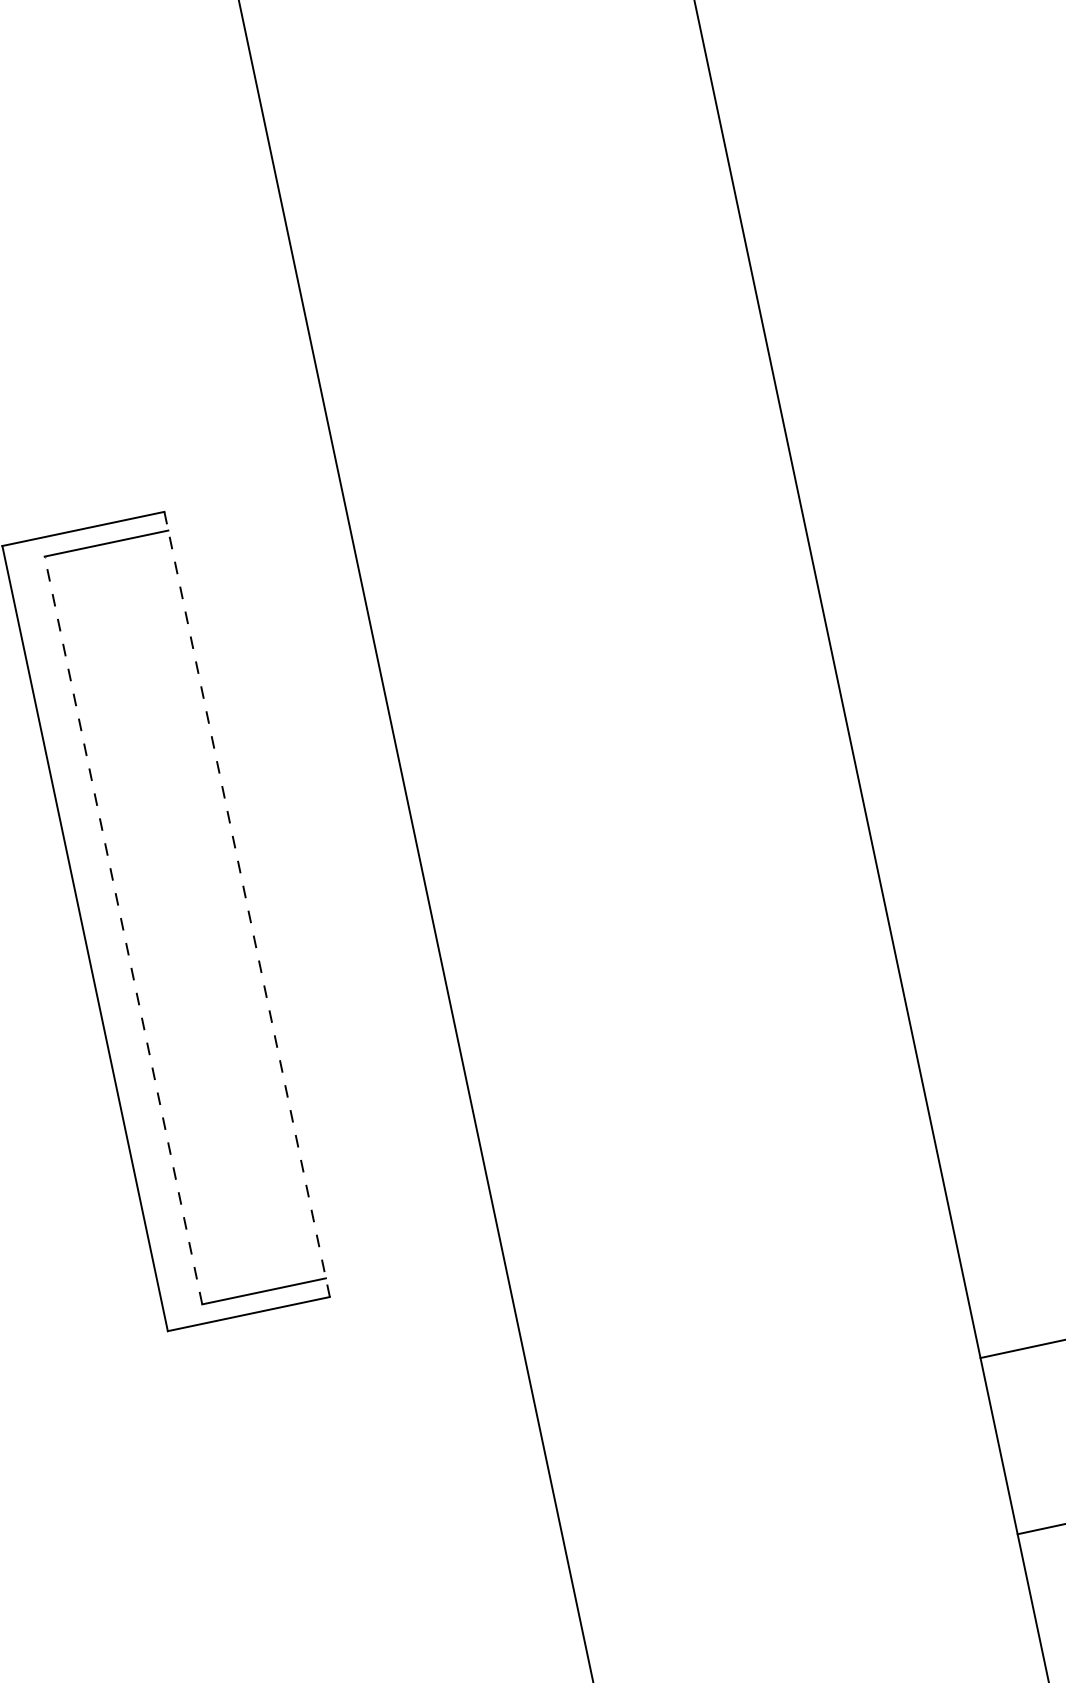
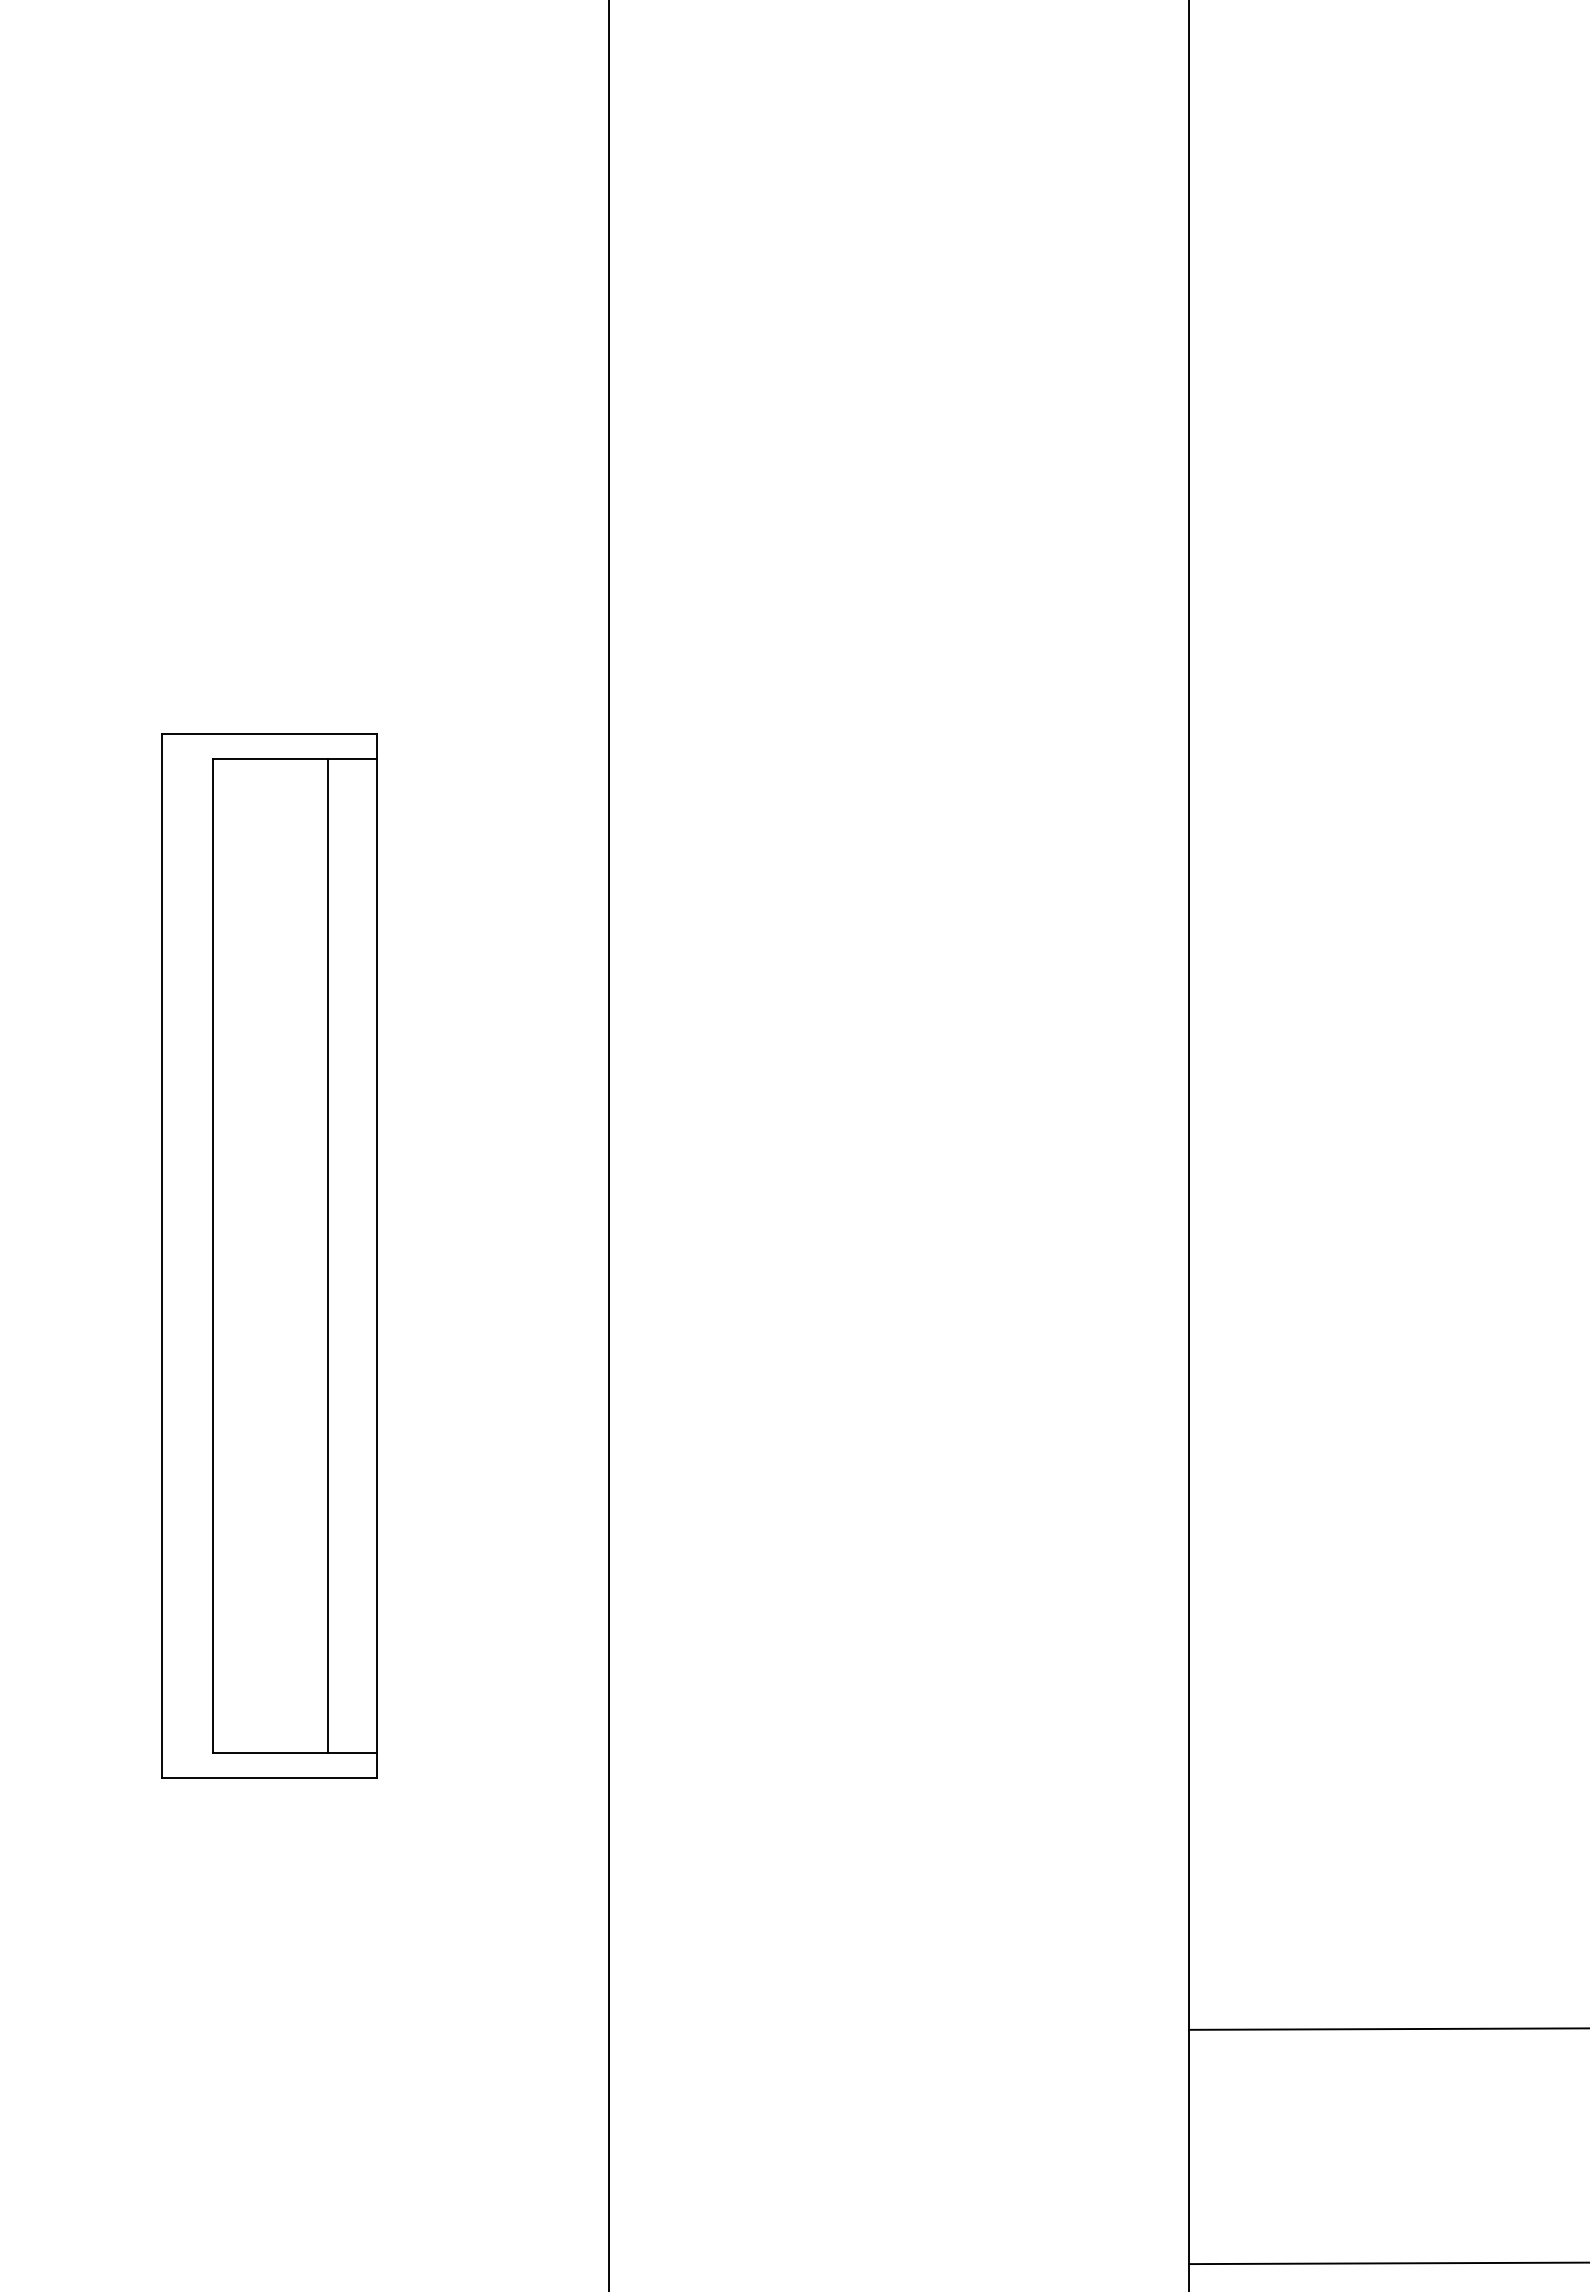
line: (247, 904) -> (377, 1255), dashed -> solid
line: (209, 912) -> (327, 1255), added
line: (123, 930) -> (212, 1255), dashed -> solid

